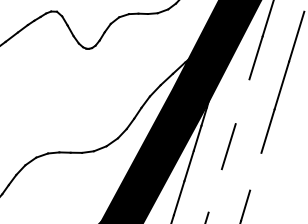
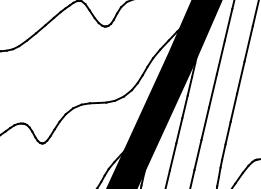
line: (242, 101) -> (220, 57), added
line: (255, 171) -> (233, 107), added
line: (215, 190) -> (205, 123), added

